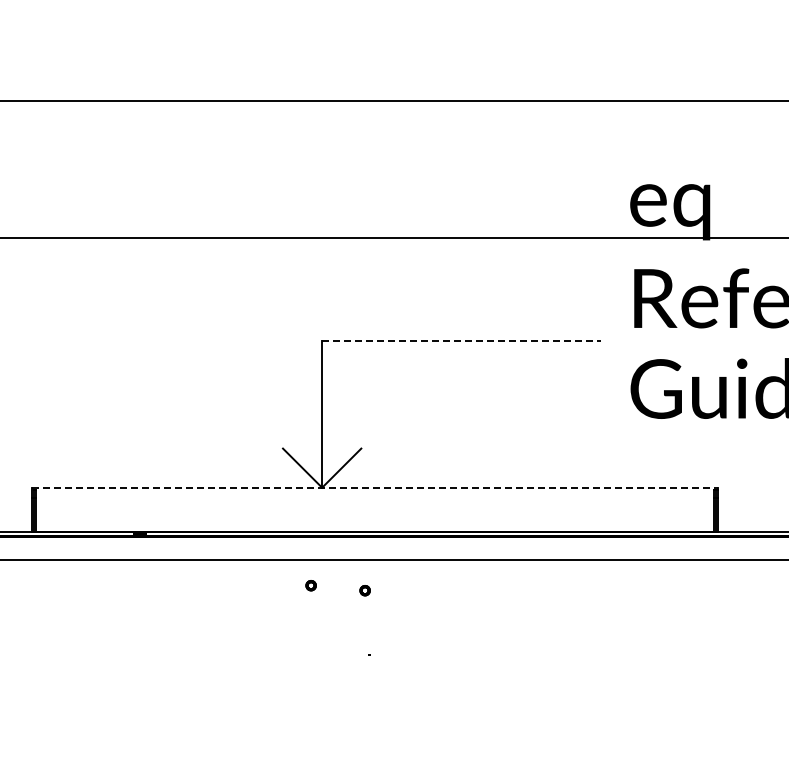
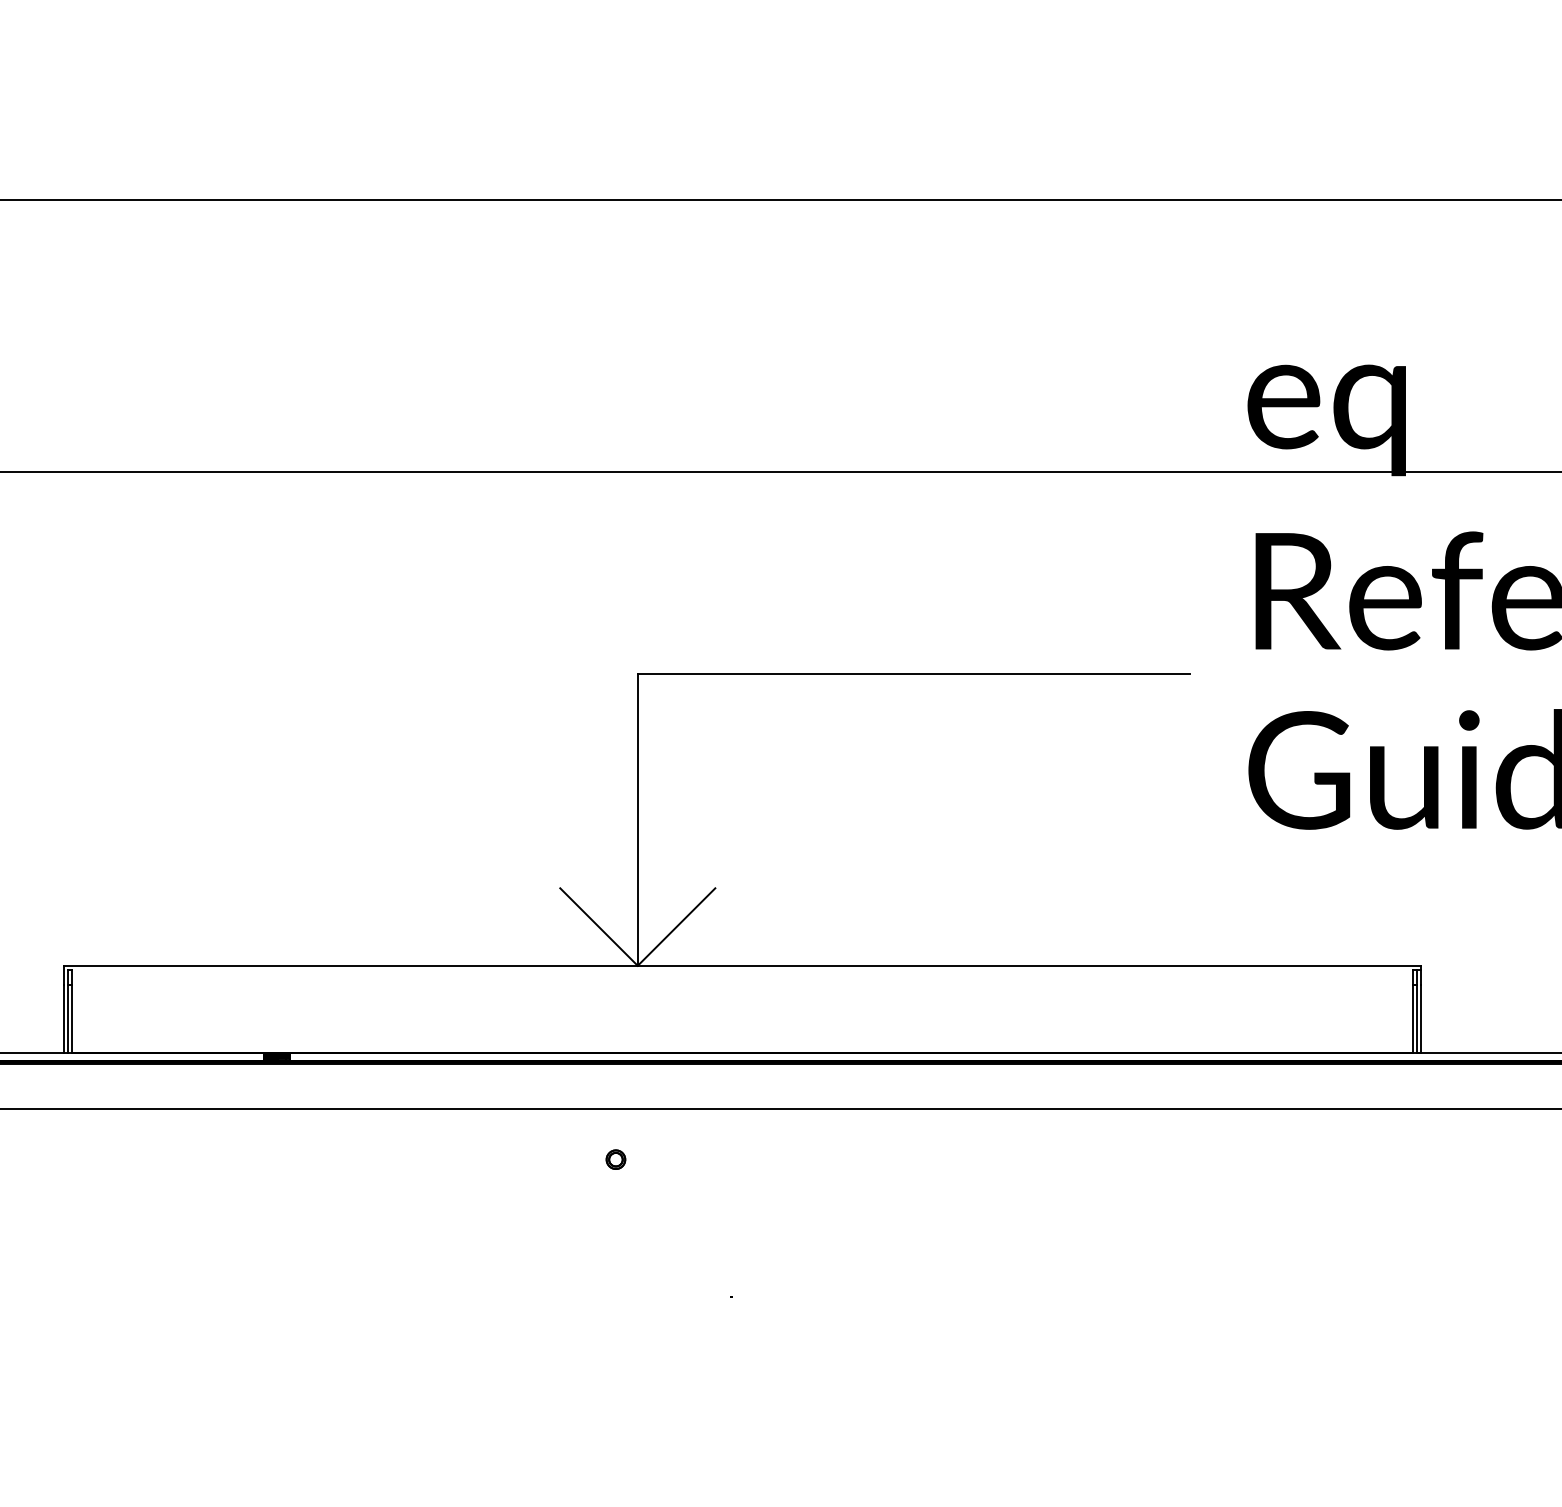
line: (462, 340) -> (915, 674), dashed -> solid
line: (375, 487) -> (743, 965), dashed -> solid
part: (364, 590) -> (721, 1169), removed

